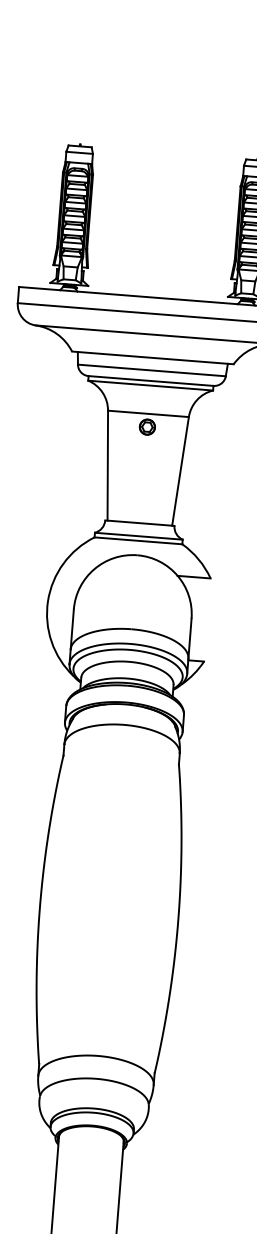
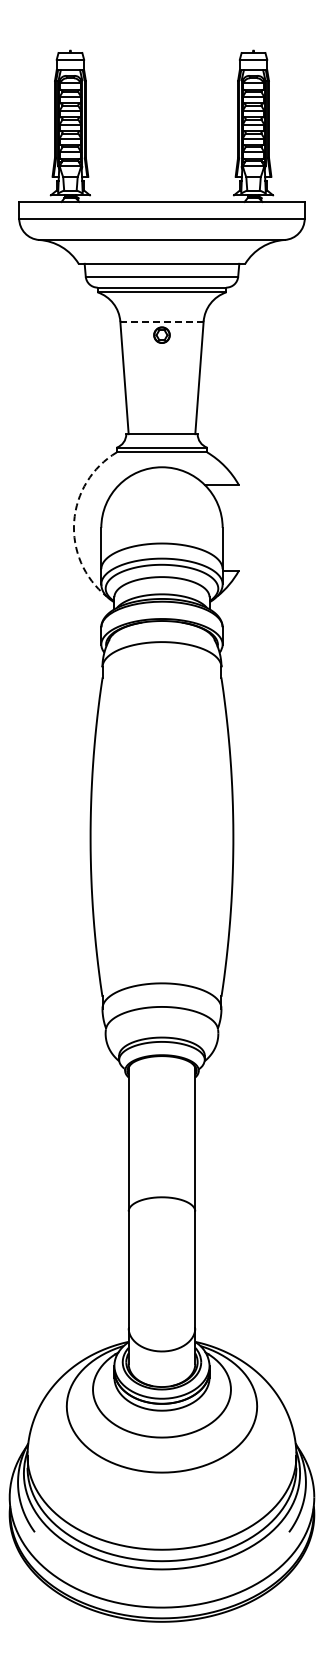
line: (147, 413) -> (161, 321), solid -> dashed
arc: (48, 601) -> (74, 521), solid -> dashed

